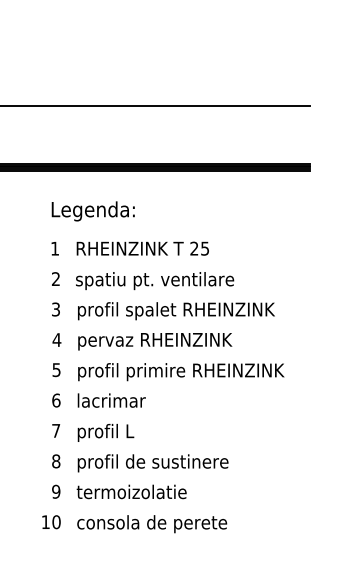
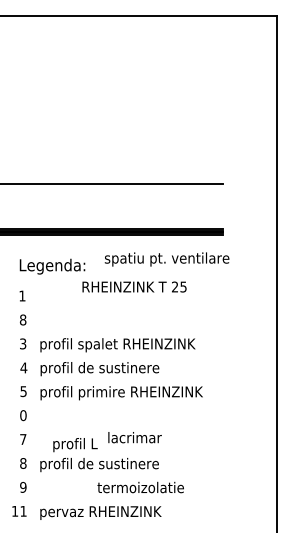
text: (142, 248) -> (134, 286), moved
text: (55, 278) -> (22, 319), 2 -> 8
text: (154, 281) -> (166, 259), moved
text: (159, 339) -> (104, 367), pervaz RHEINZINK -> profil de sustinere
text: (56, 400) -> (23, 415), 6 -> 0
text: (111, 400) -> (134, 437), moved
text: (105, 433) -> (75, 445), moved
text: (131, 491) -> (140, 487), moved
text: (56, 521) -> (23, 510), 10 -> 11
text: (154, 523) -> (100, 512), consola de perete -> pervaz RHEINZINK

